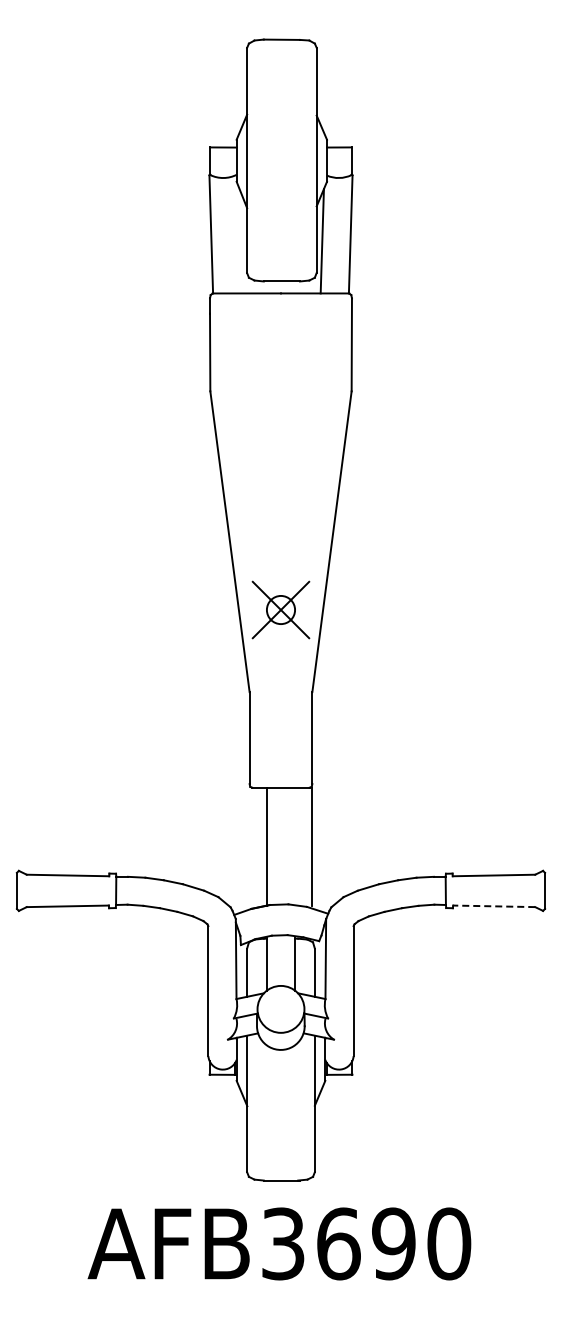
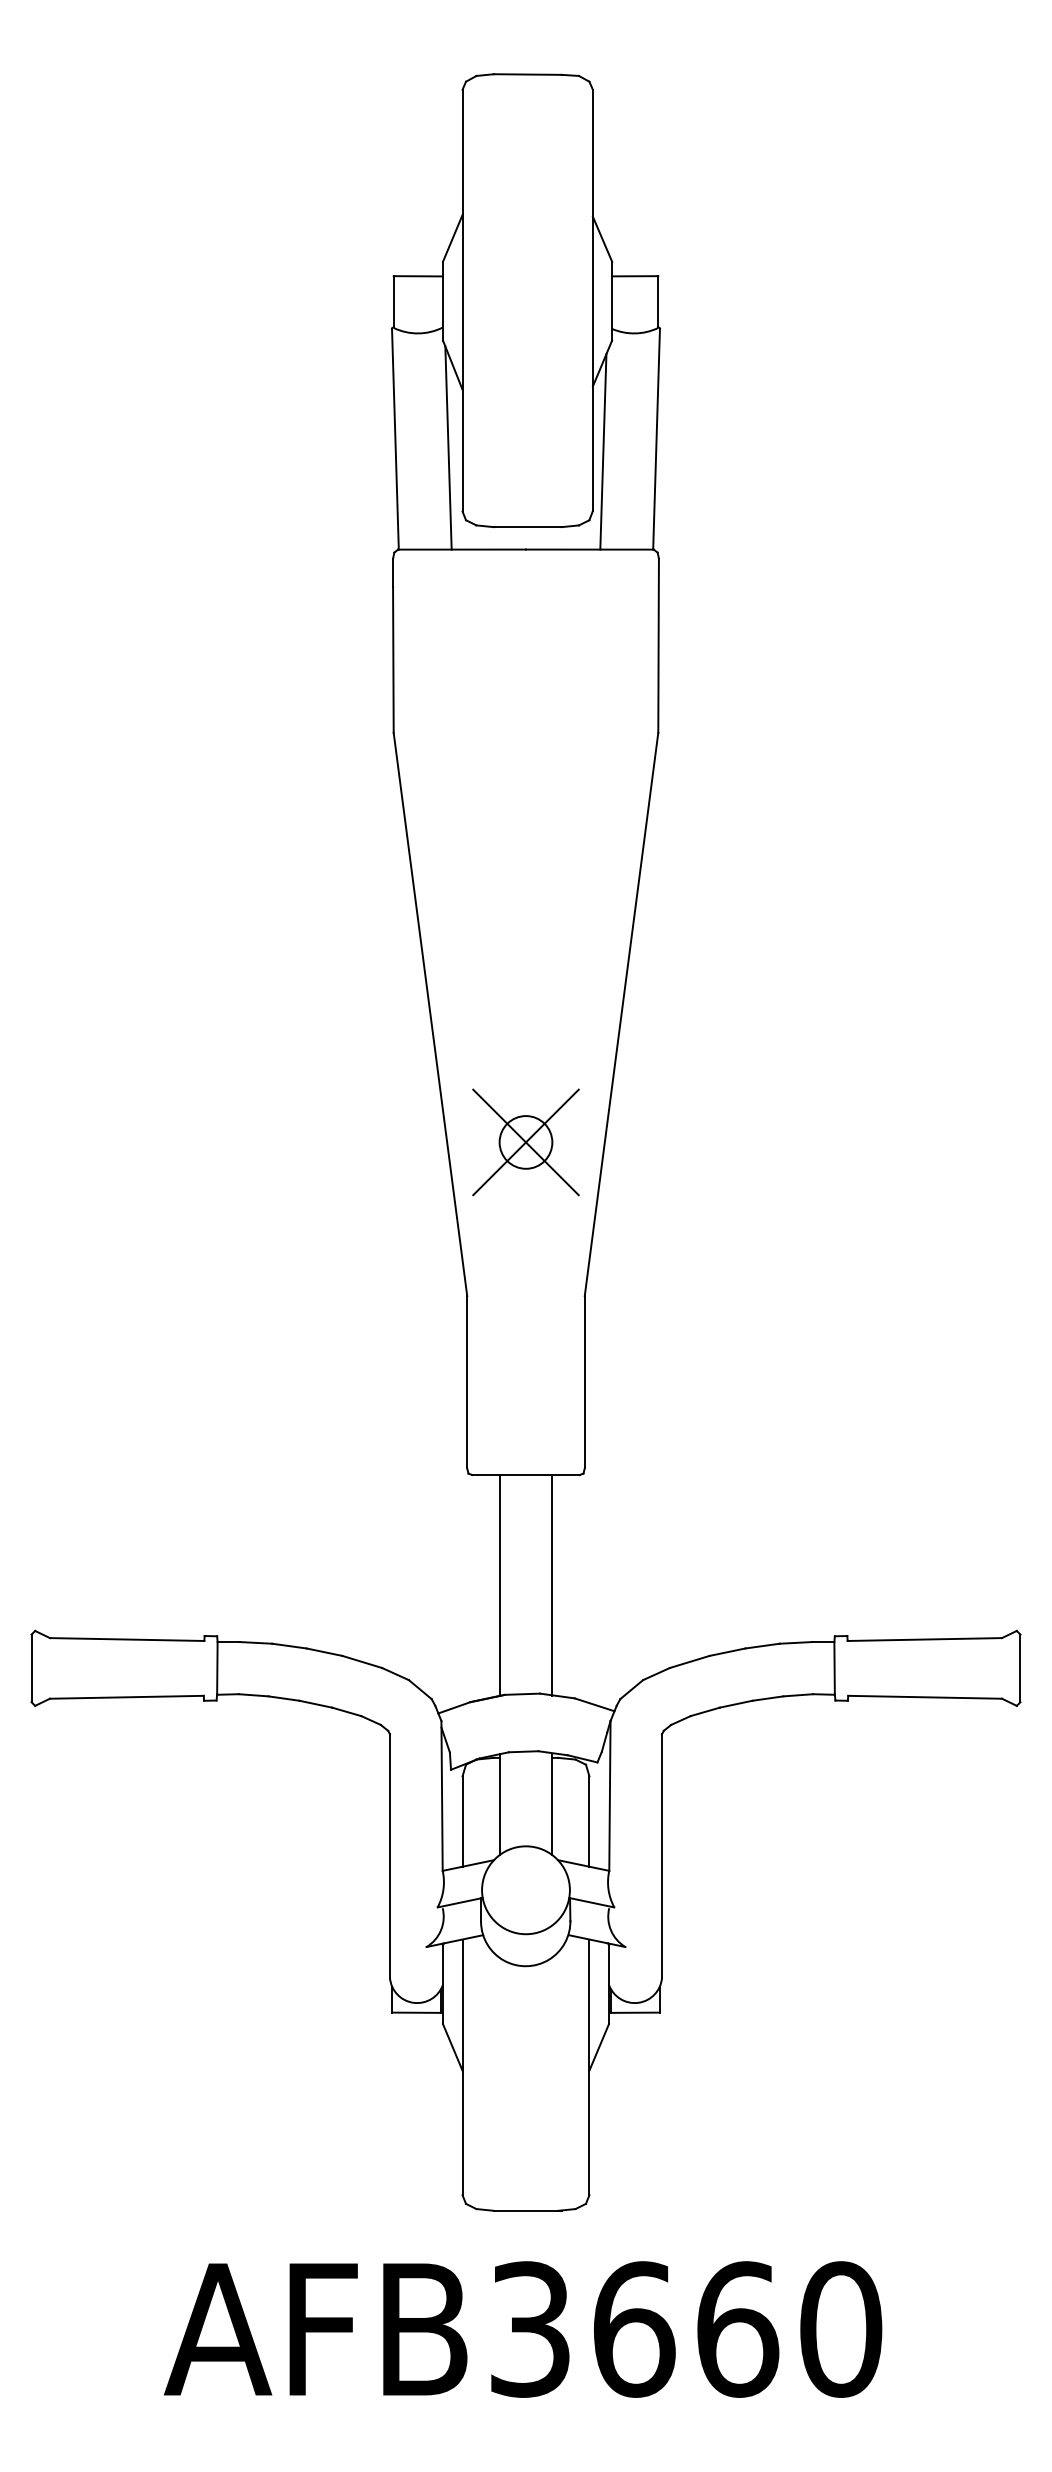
line: (239, 238) -> (448, 446), added
line: (312, 846) -> (553, 1585), moved
line: (493, 906) -> (923, 1697), dashed -> solid
text: (394, 1243) -> (738, 2328), AFB3690 -> AFB3660

